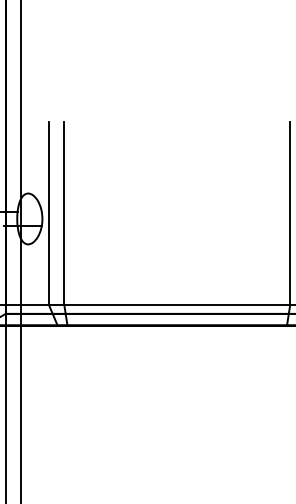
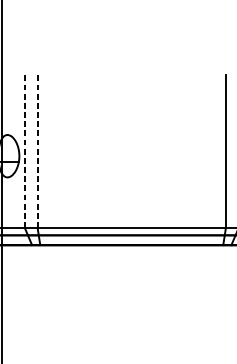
line: (49, 213) -> (25, 151), solid -> dashed
line: (64, 213) -> (37, 151), solid -> dashed

